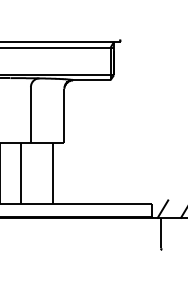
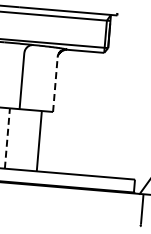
line: (64, 115) -> (55, 84), solid -> dashed
line: (21, 173) -> (7, 138), solid -> dashed

